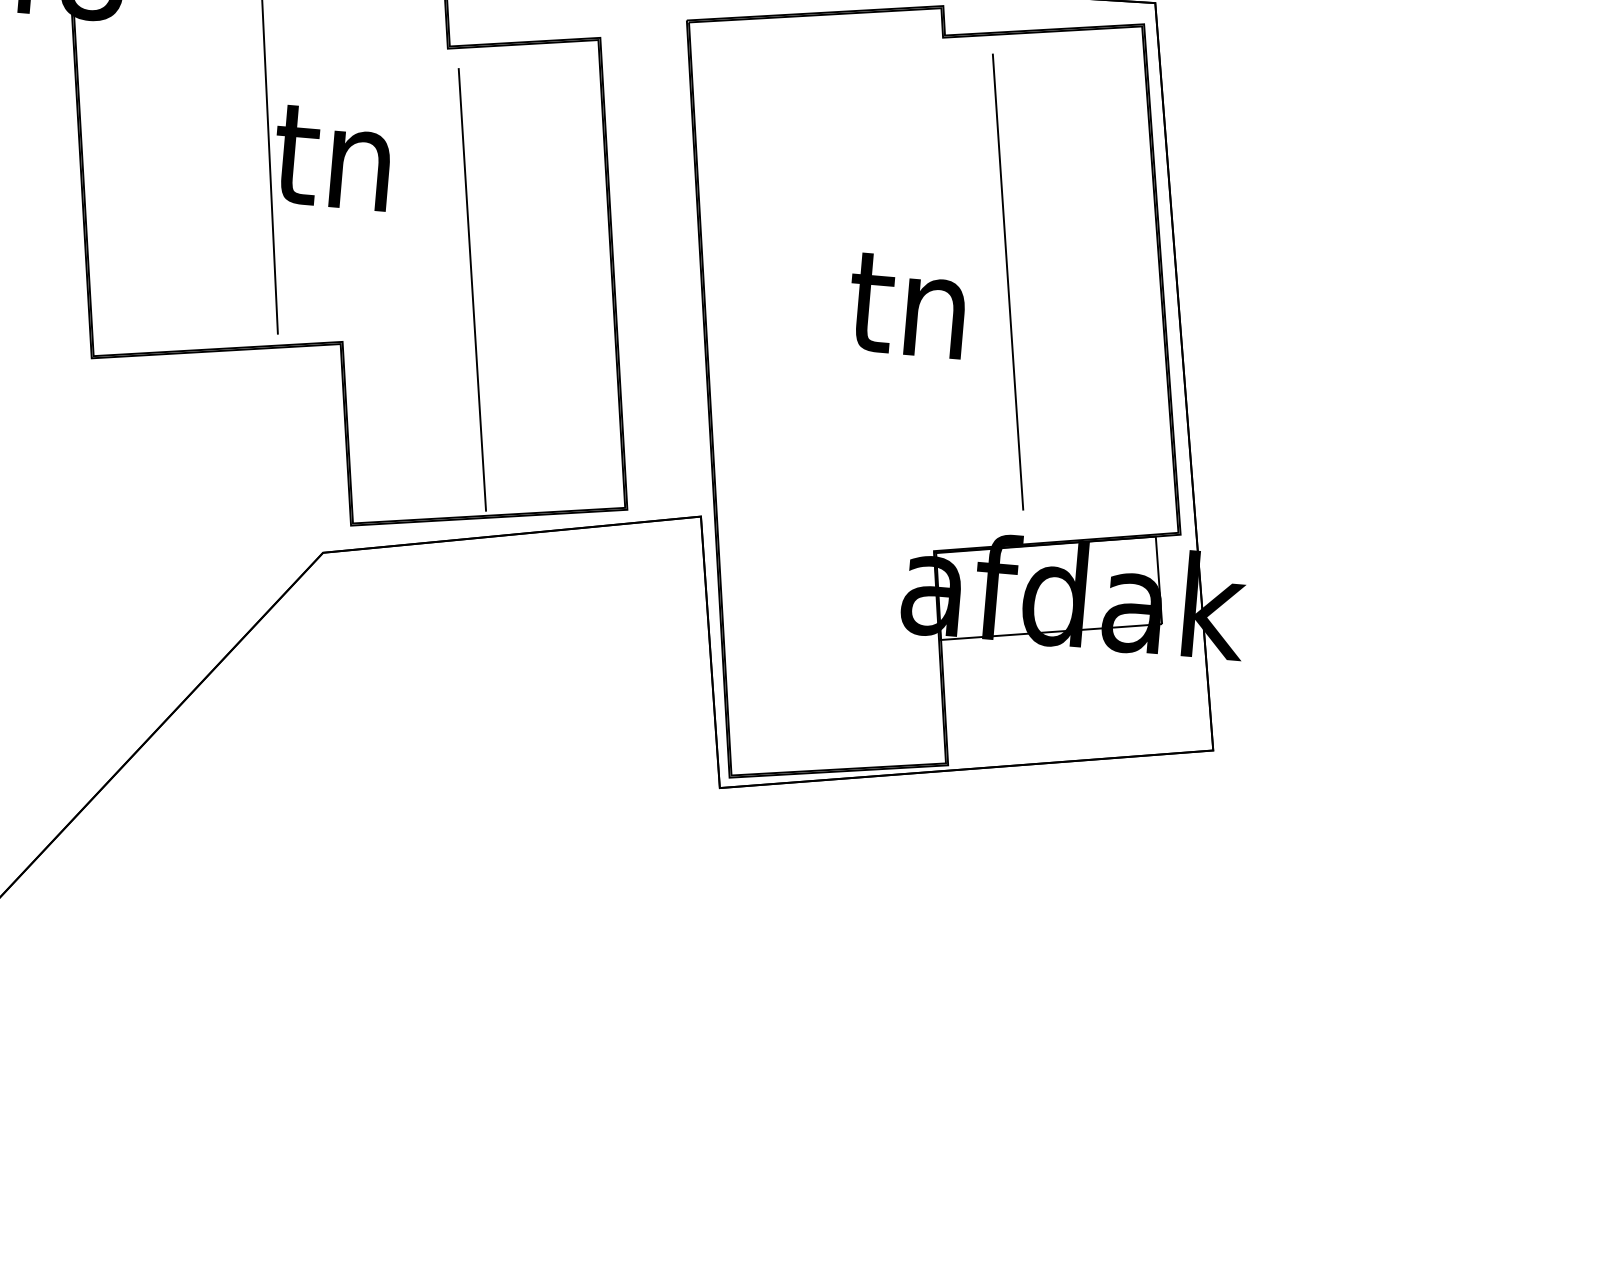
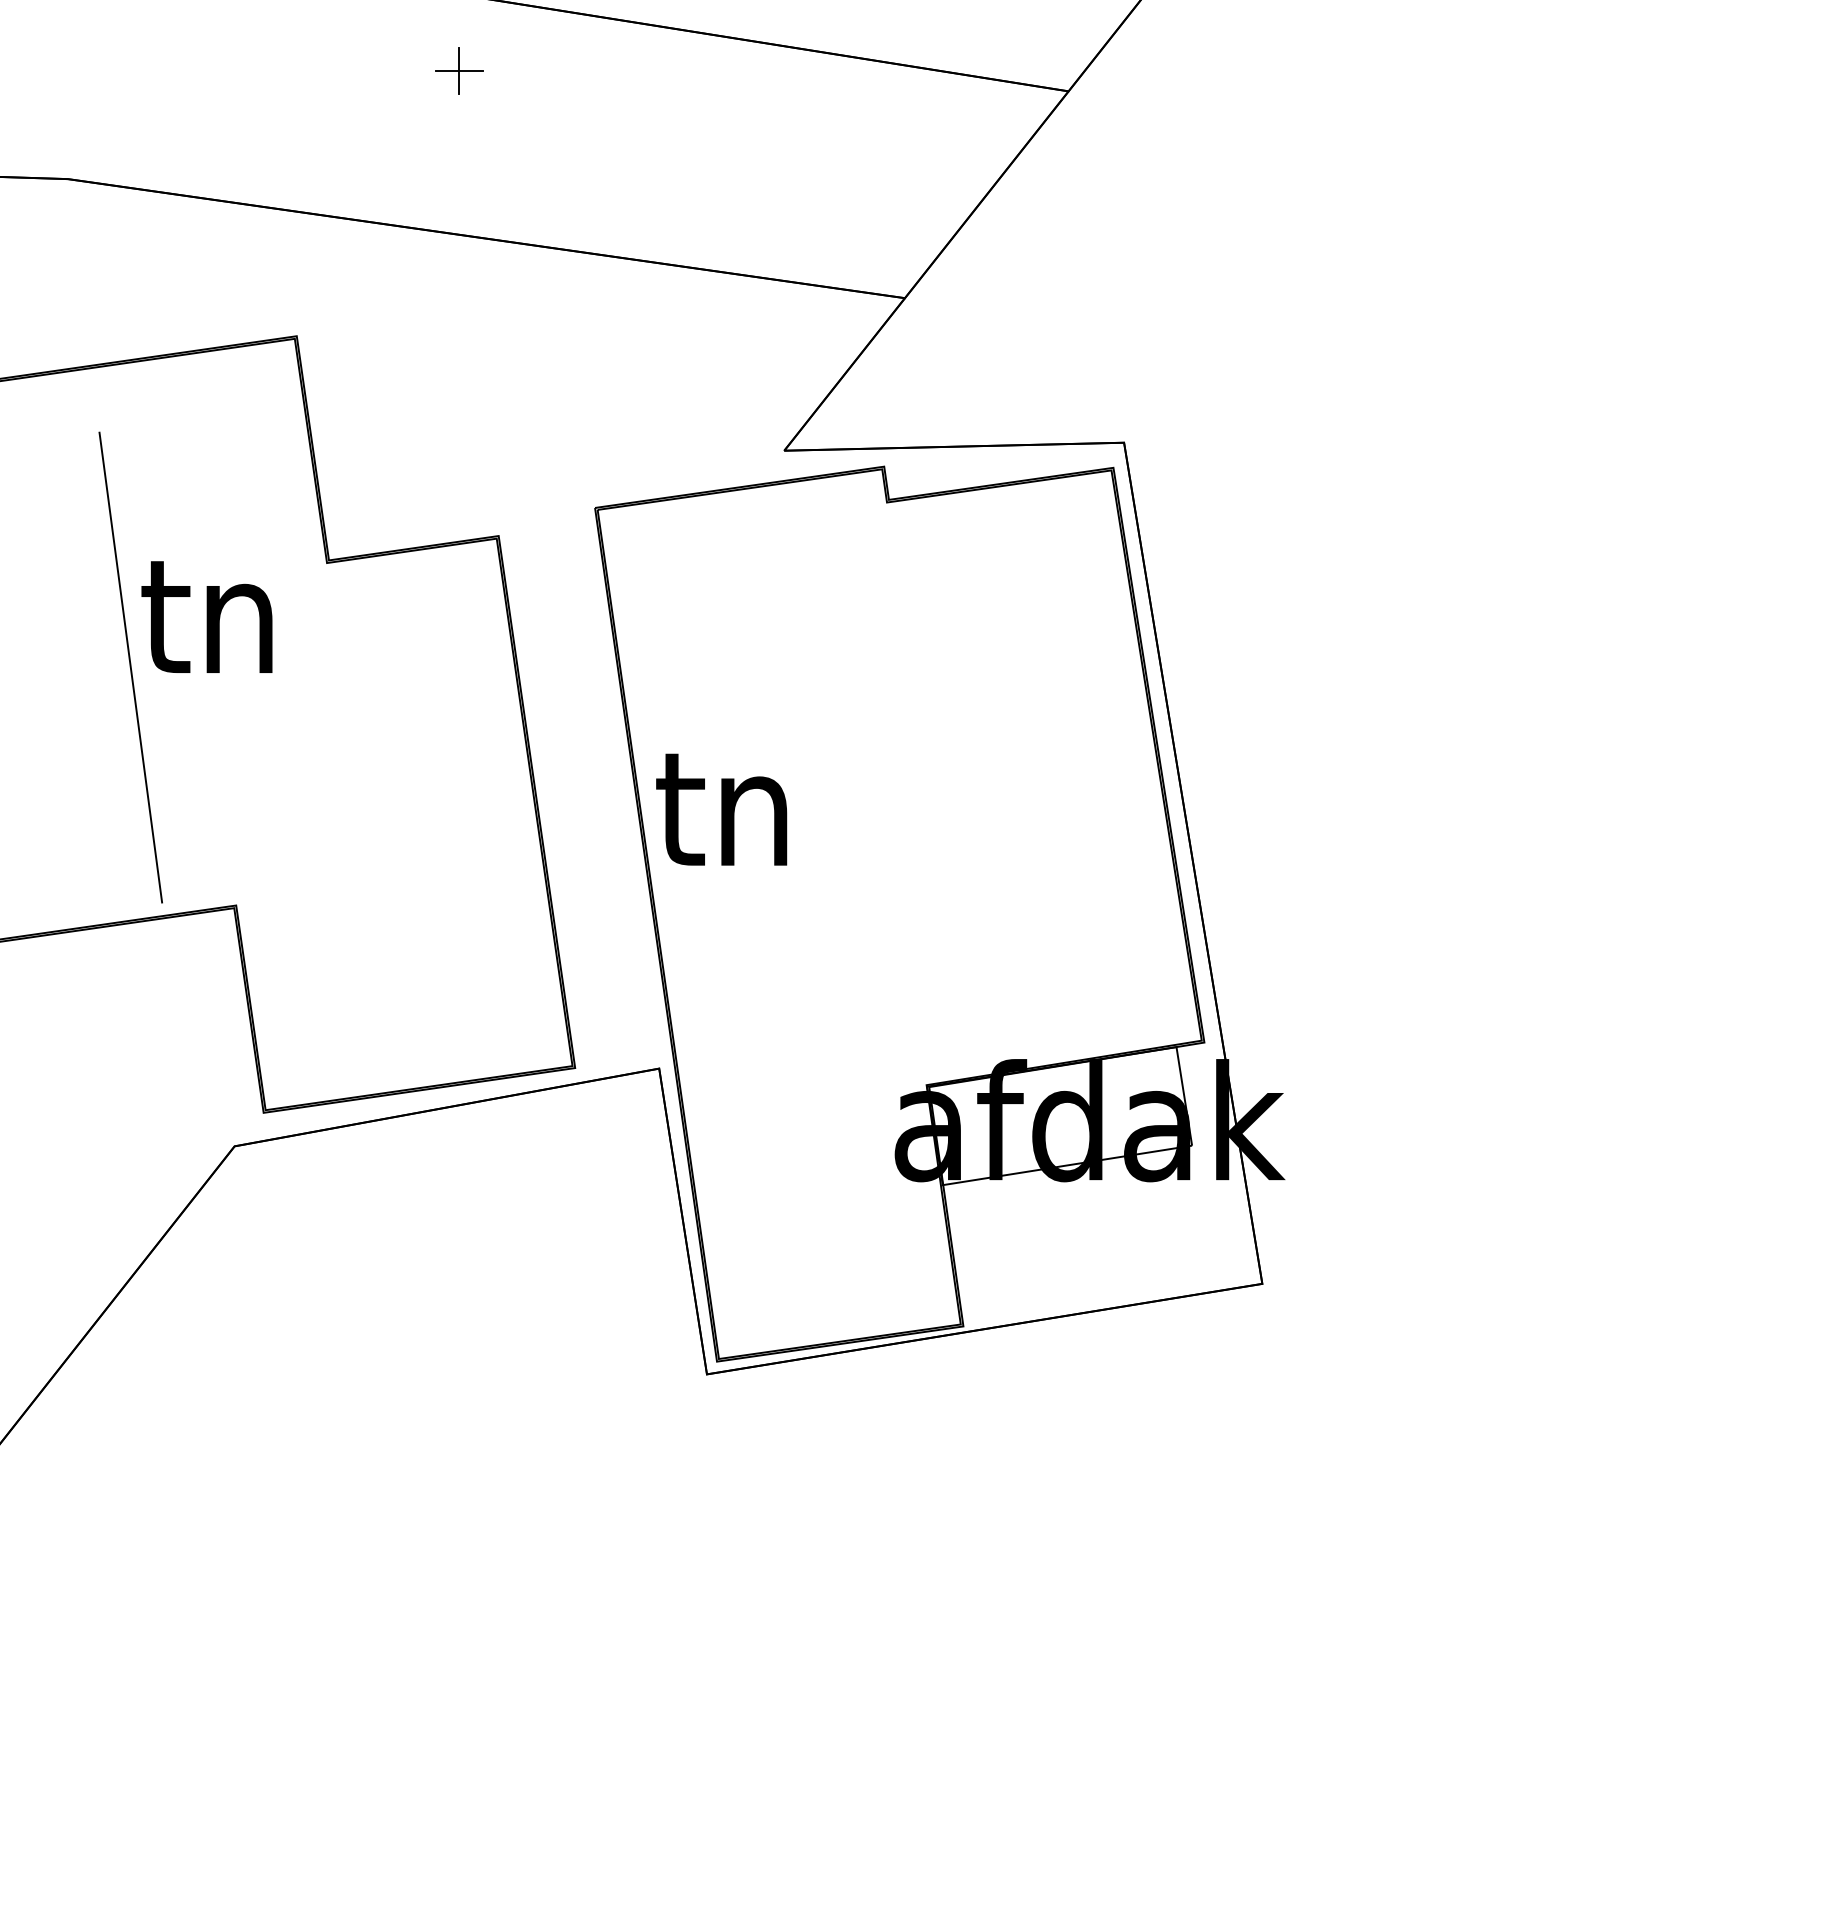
text: (332, 157) -> (206, 616), moved
line: (1008, 281) -> (984, 772), removed
line: (472, 289) -> (378, 833), removed
text: (907, 305) -> (721, 809), moved

